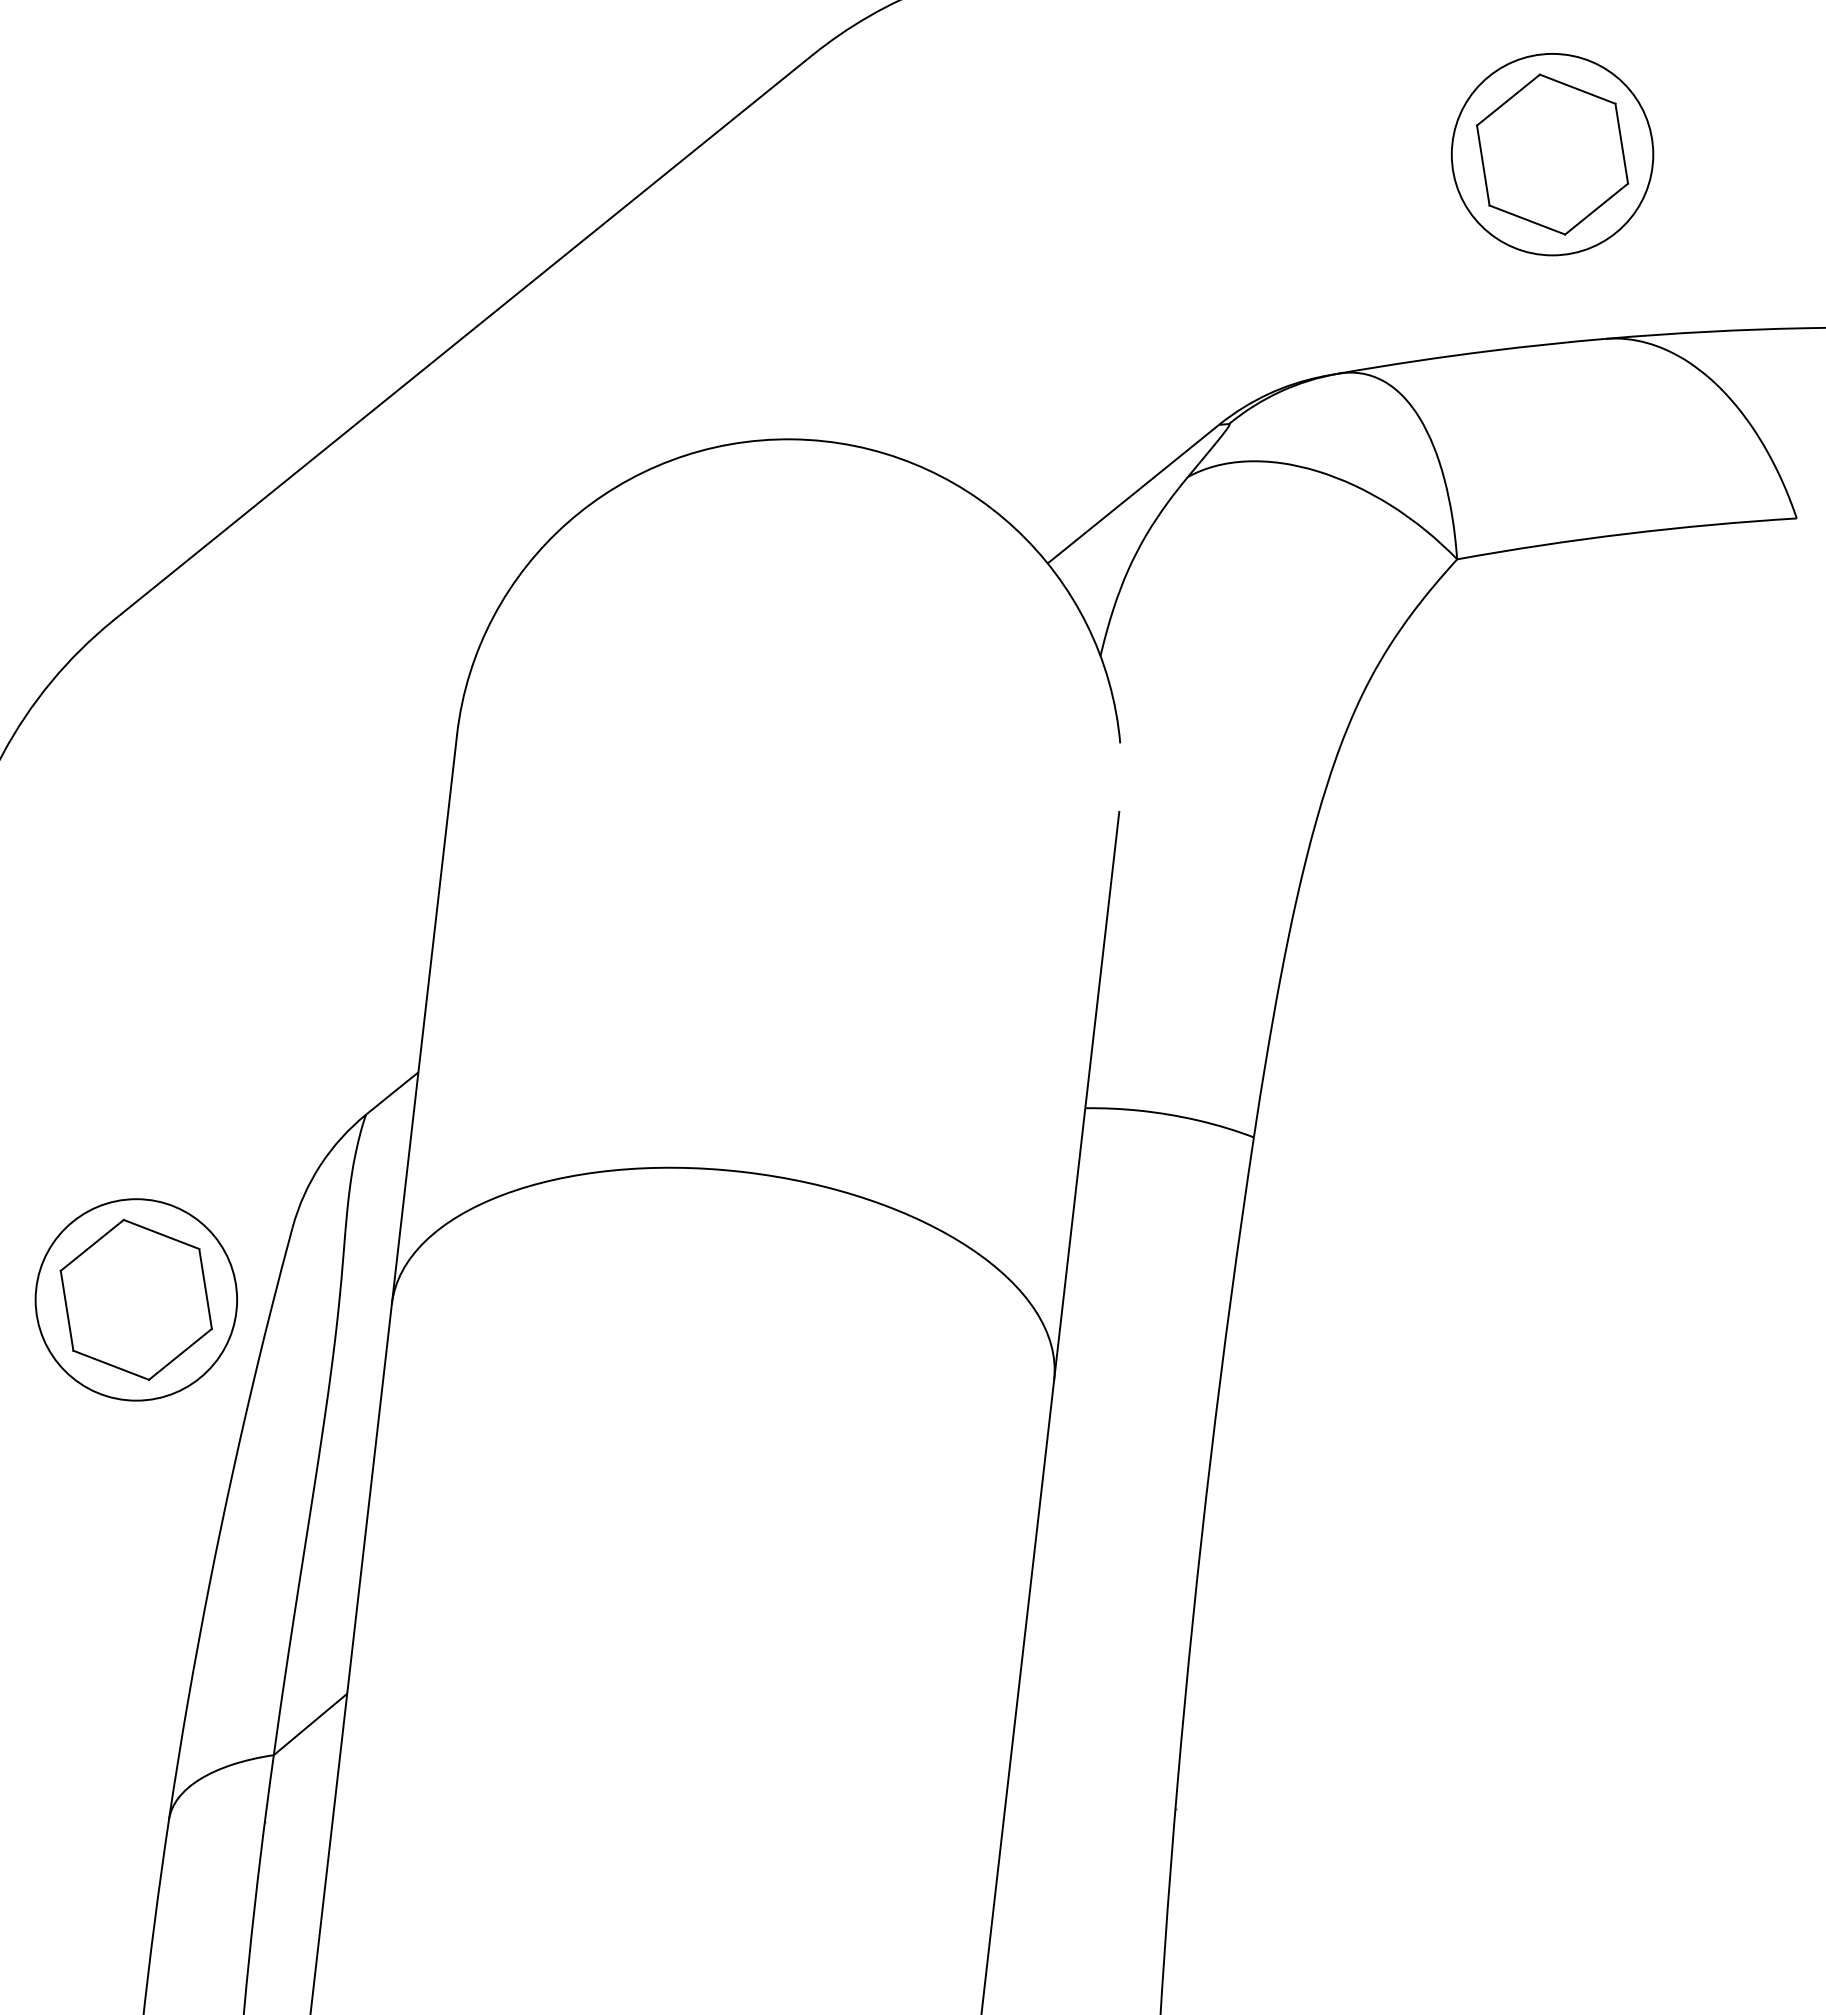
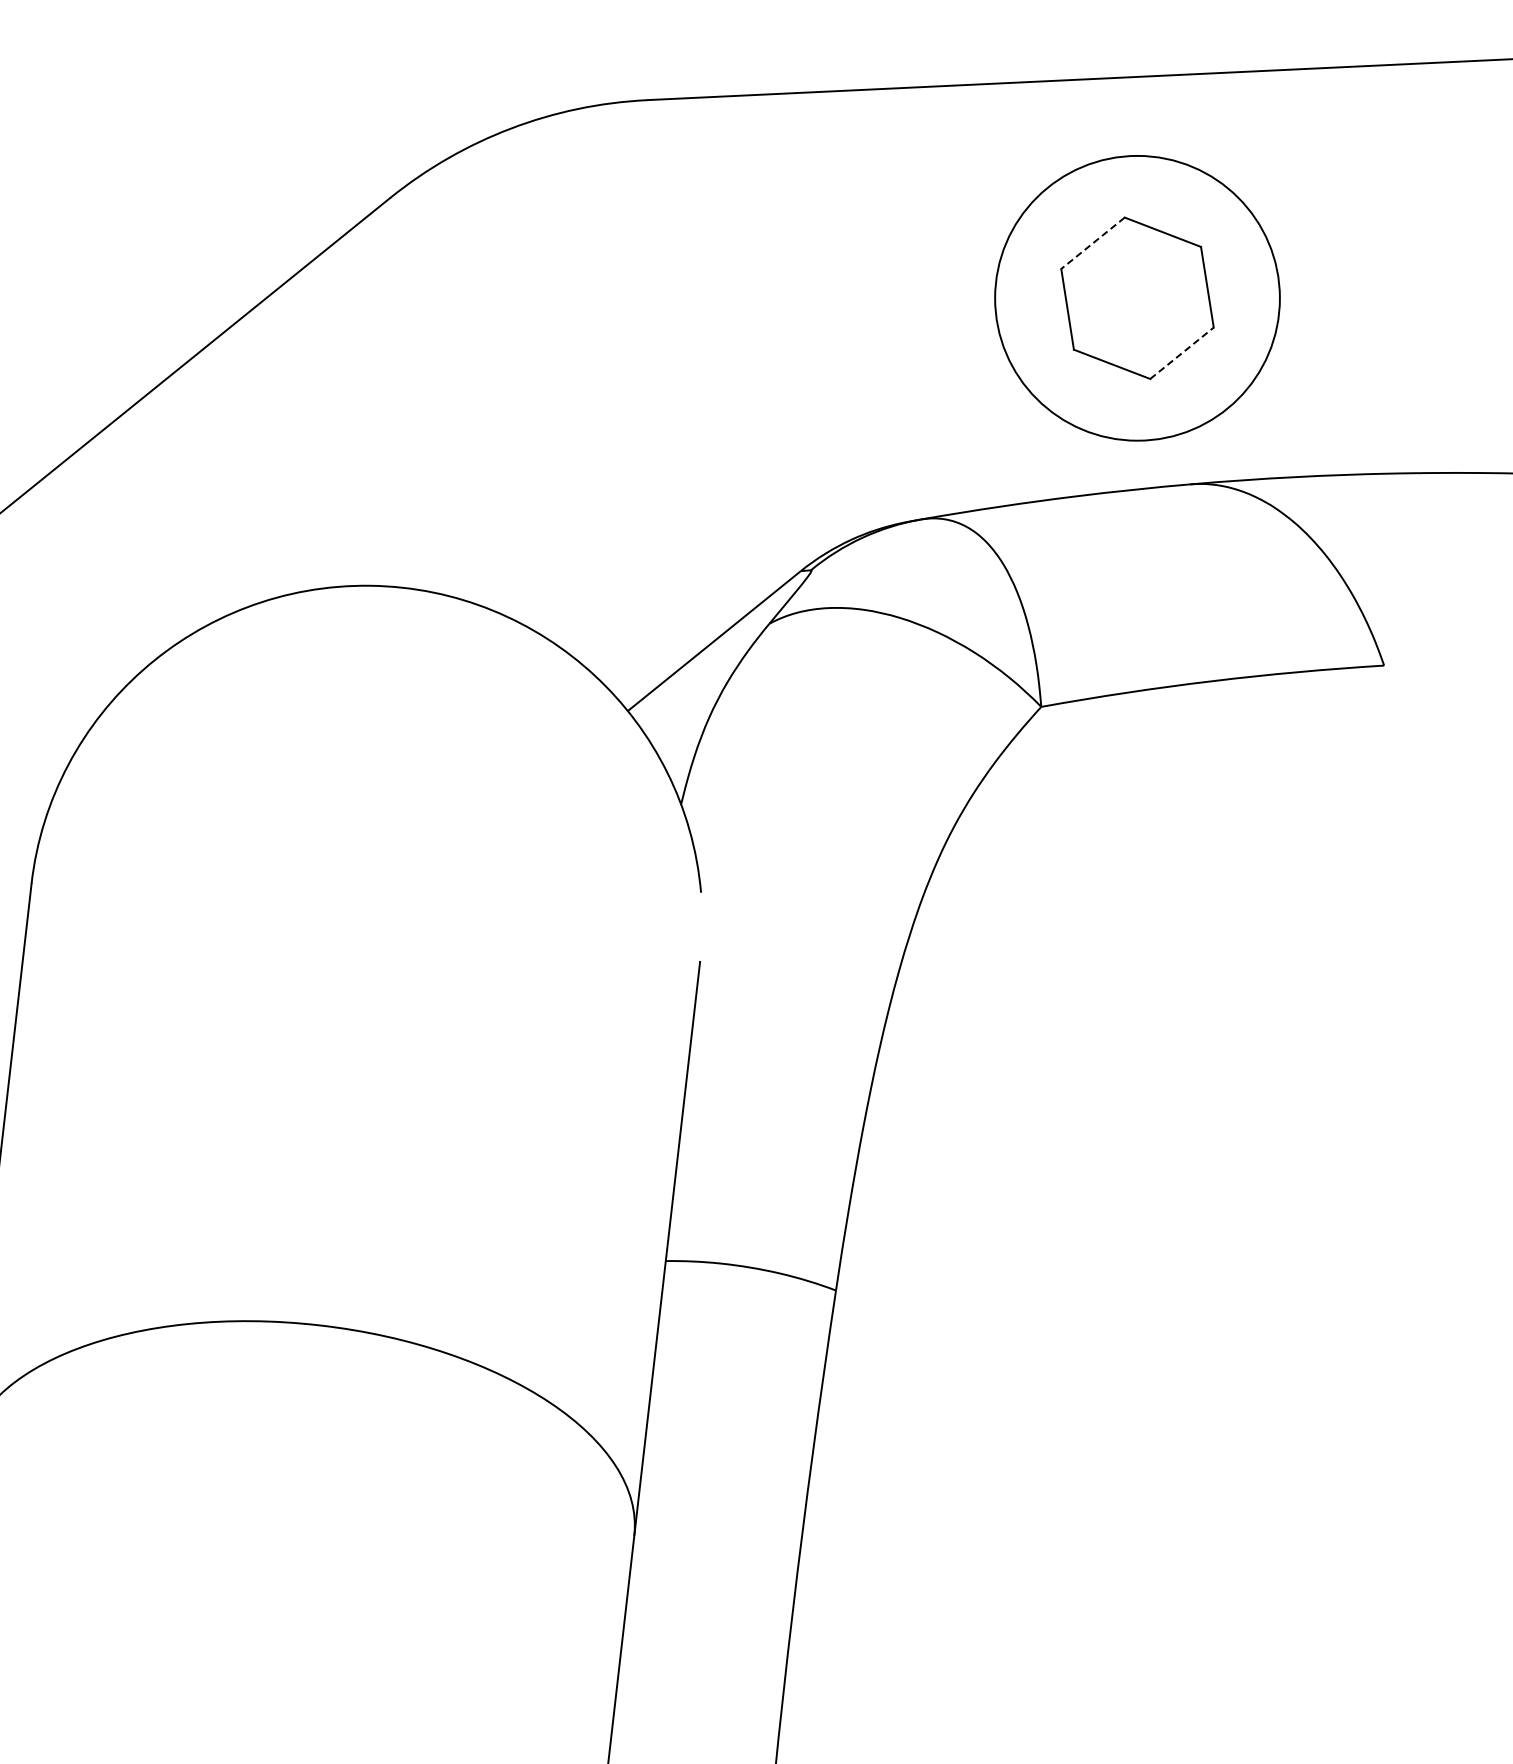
line: (1508, 100) -> (1093, 243), solid -> dashed
circle: (1552, 154) -> (1137, 298), size x1.4
line: (1596, 208) -> (1181, 352), solid -> dashed

